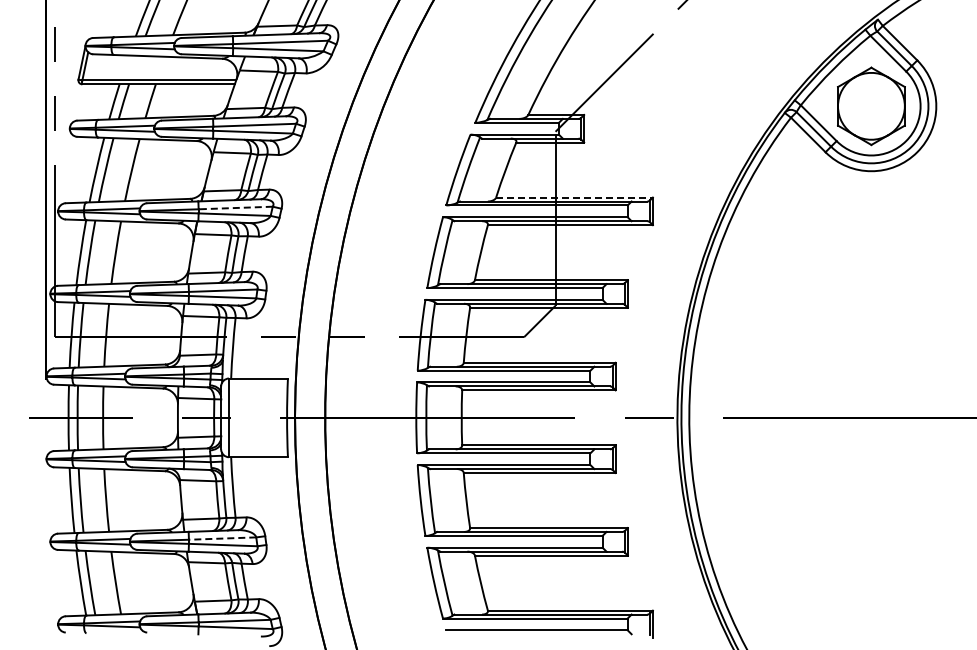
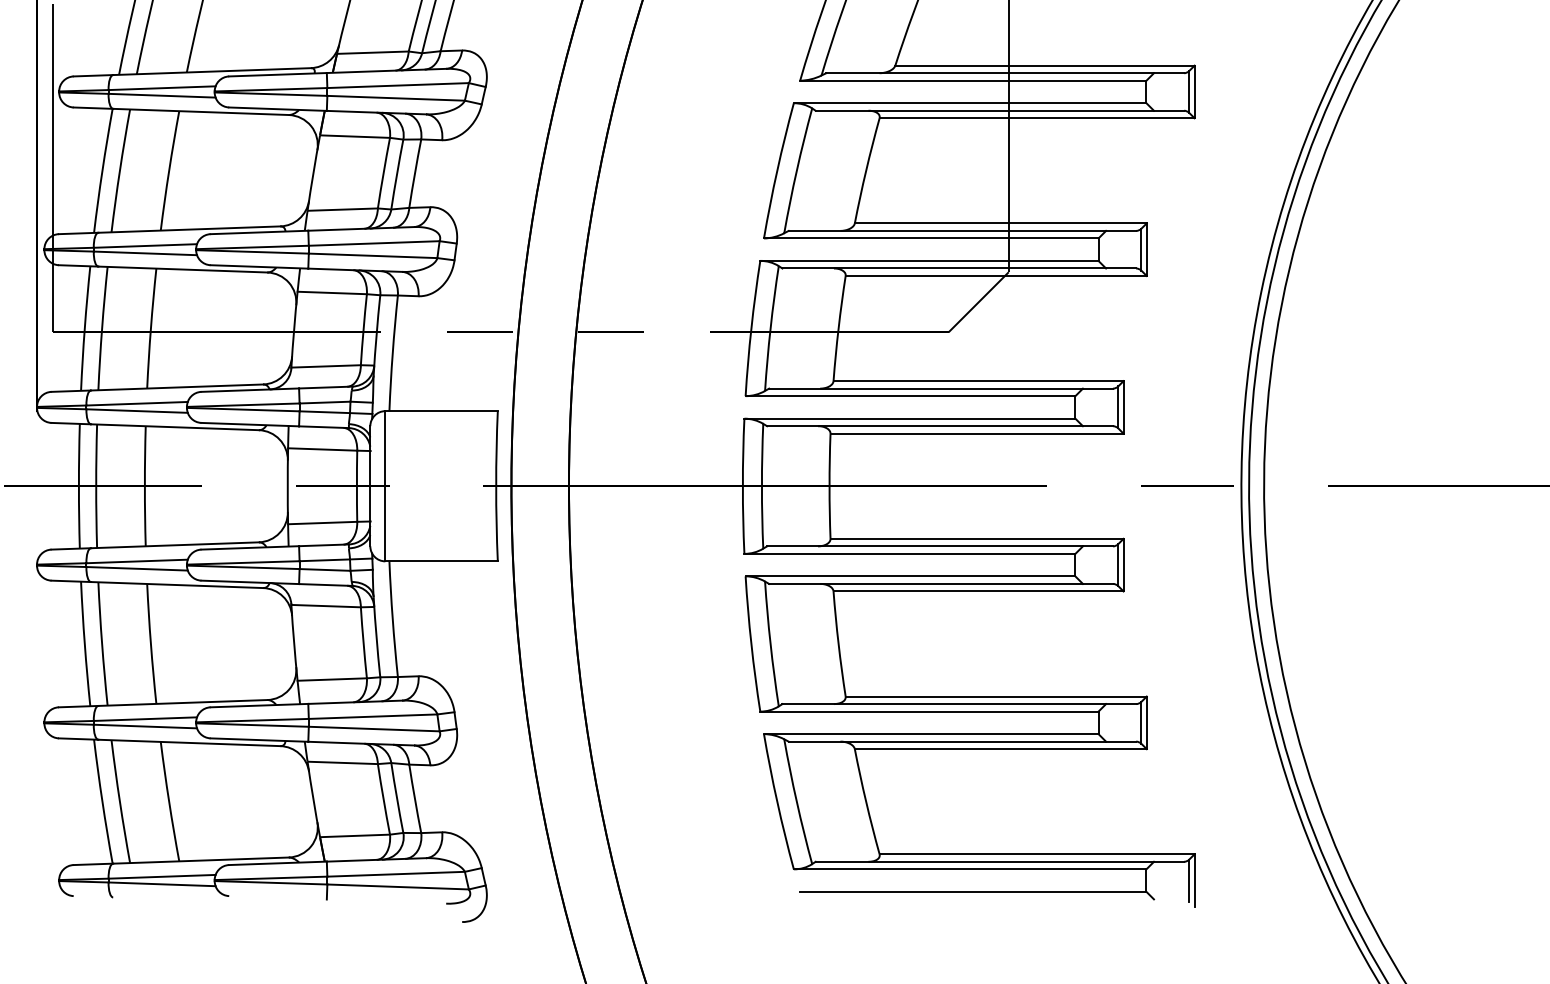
line: (575, 197) -> (1046, 65), dashed -> solid
line: (235, 208) -> (397, 86), dashed -> solid
line: (222, 538) -> (372, 716), dashed -> solid

